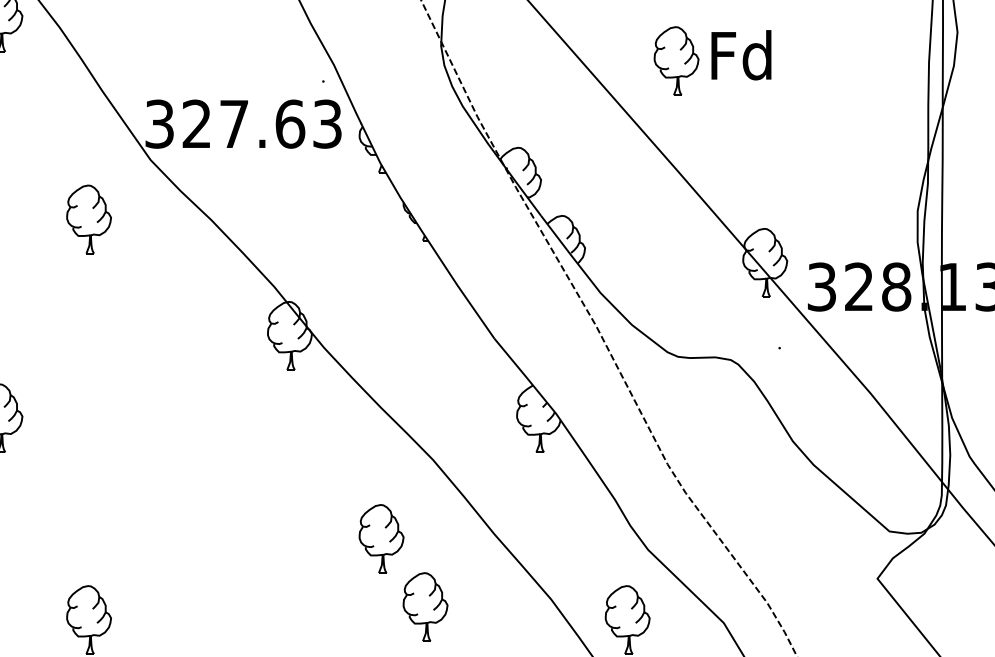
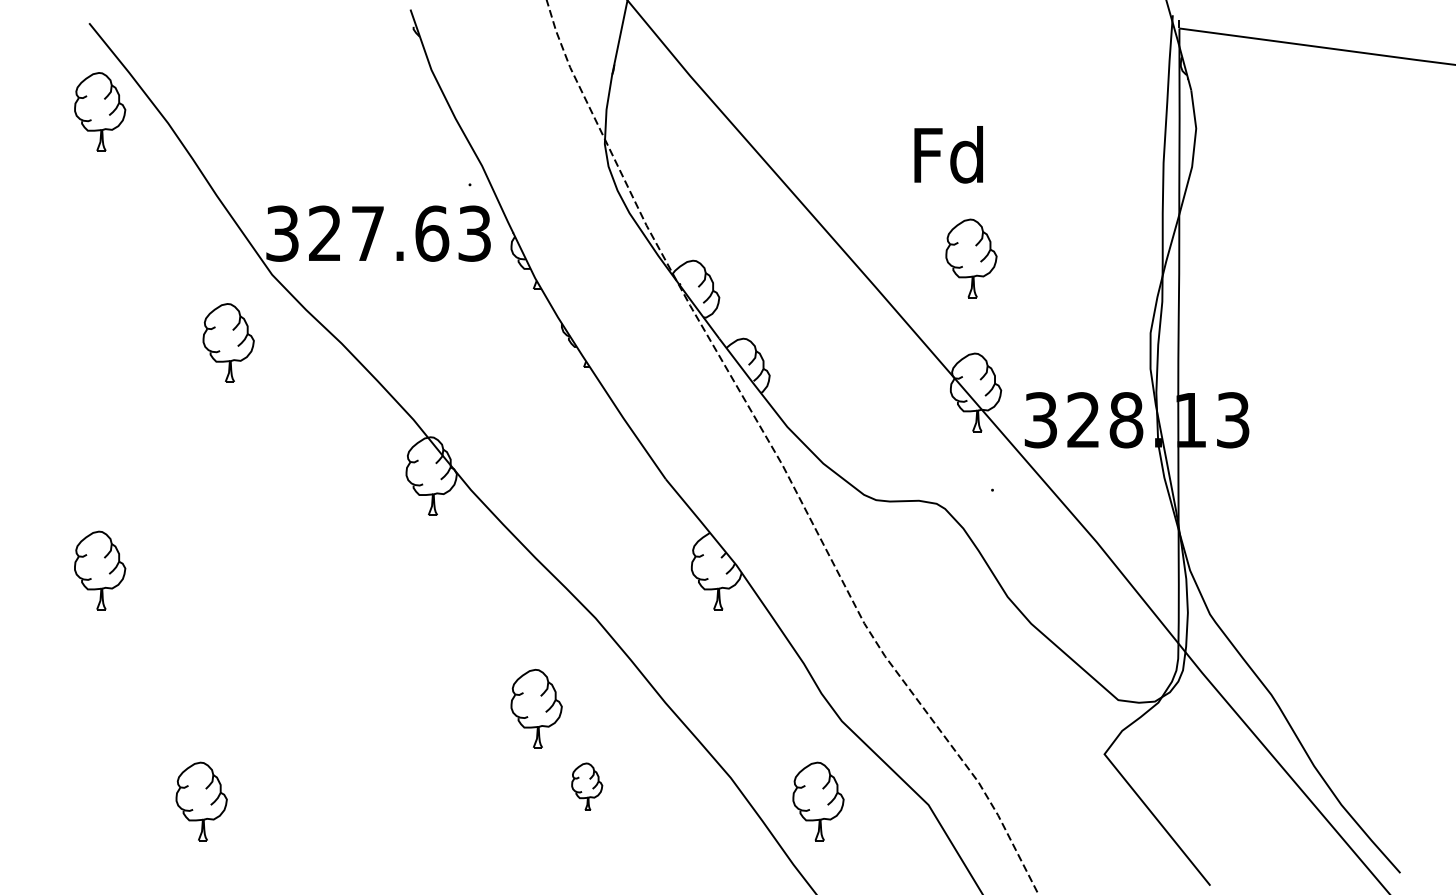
part: (676, 61) -> (971, 258), moved
part: (88, 219) -> (228, 342), moved
part: (426, 606) -> (587, 786), size x0.6

